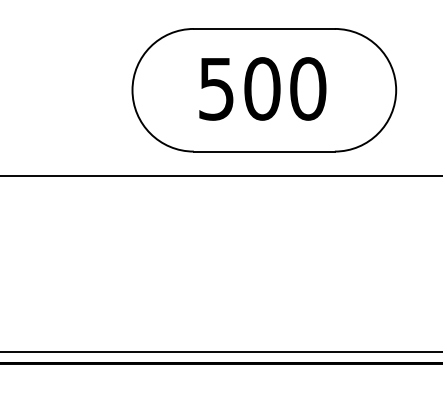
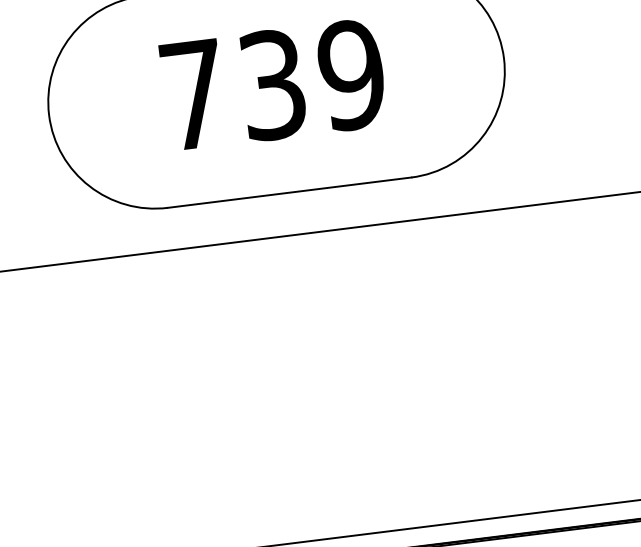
text: (262, 88) -> (272, 84), 500 -> 739

